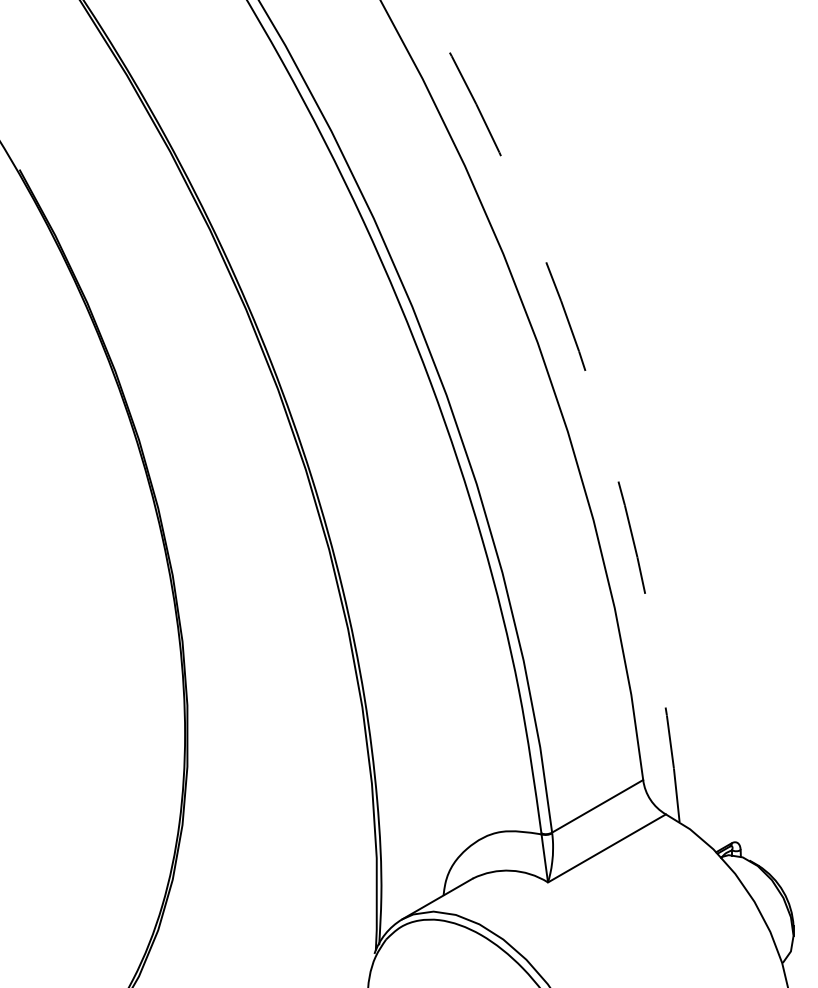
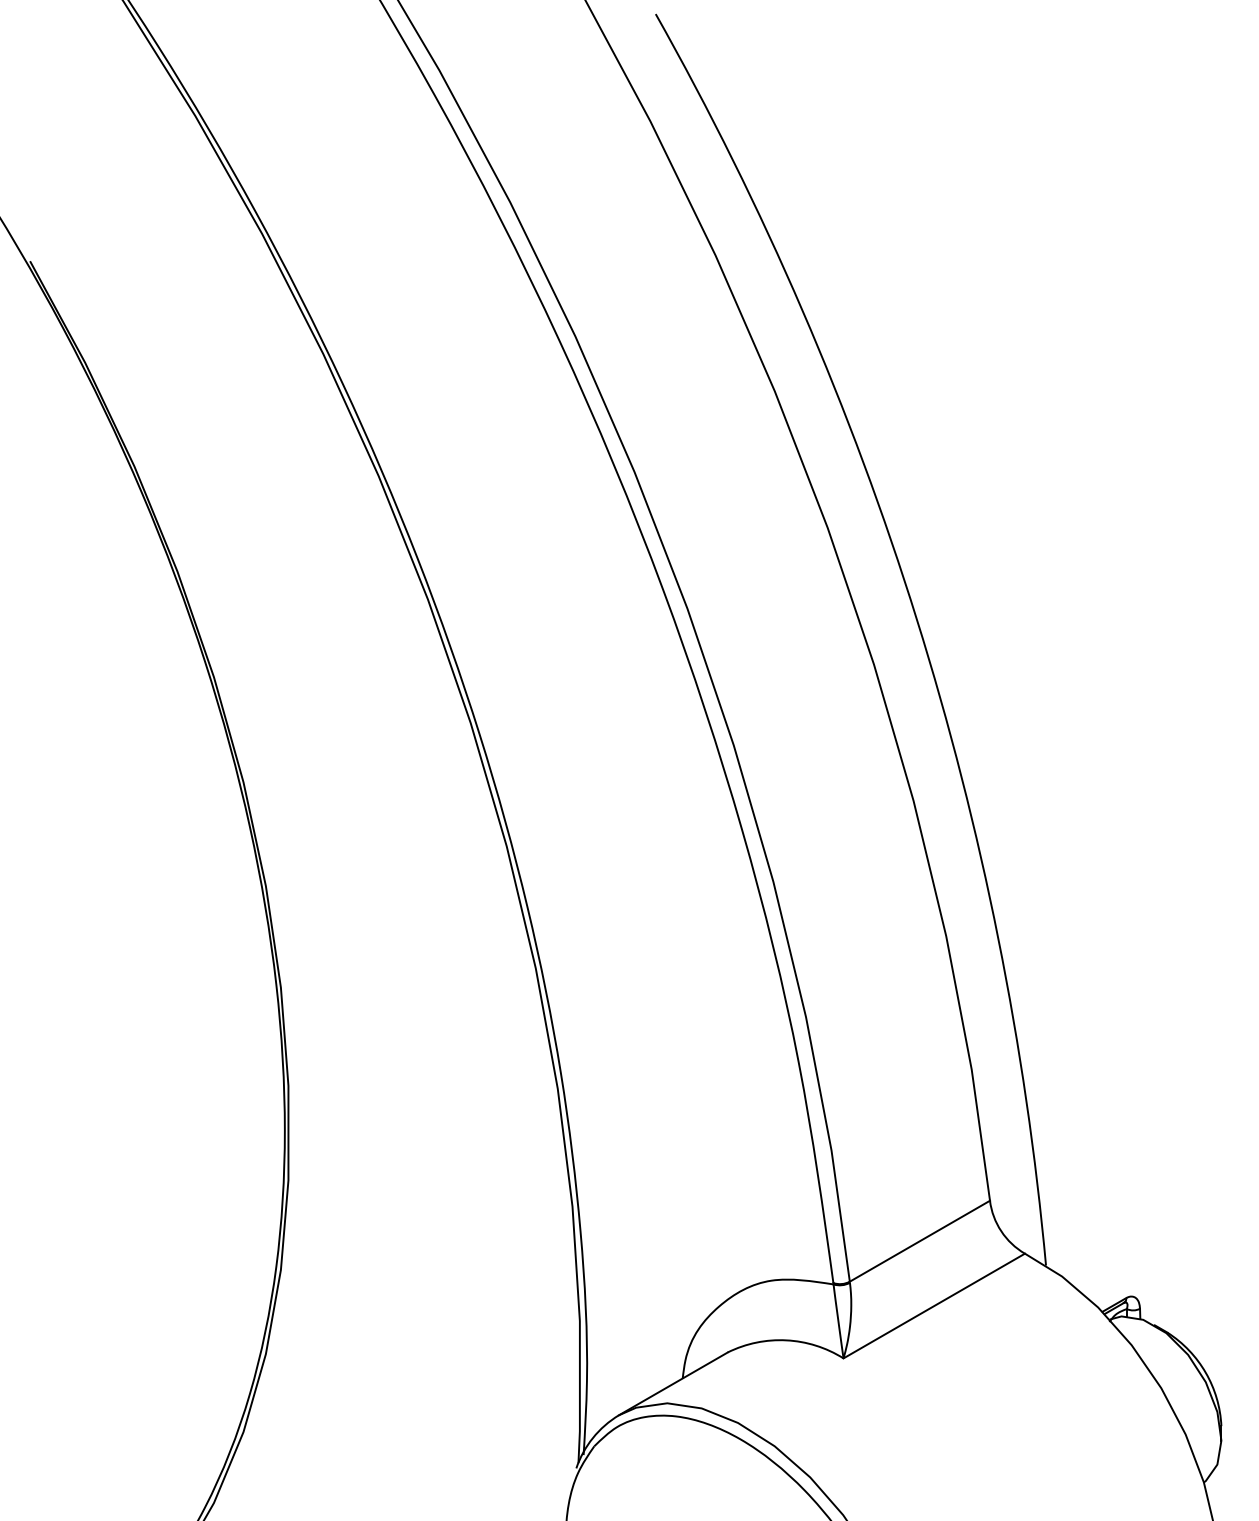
arc: (595, 402) -> (916, 619), dashed -> solid

